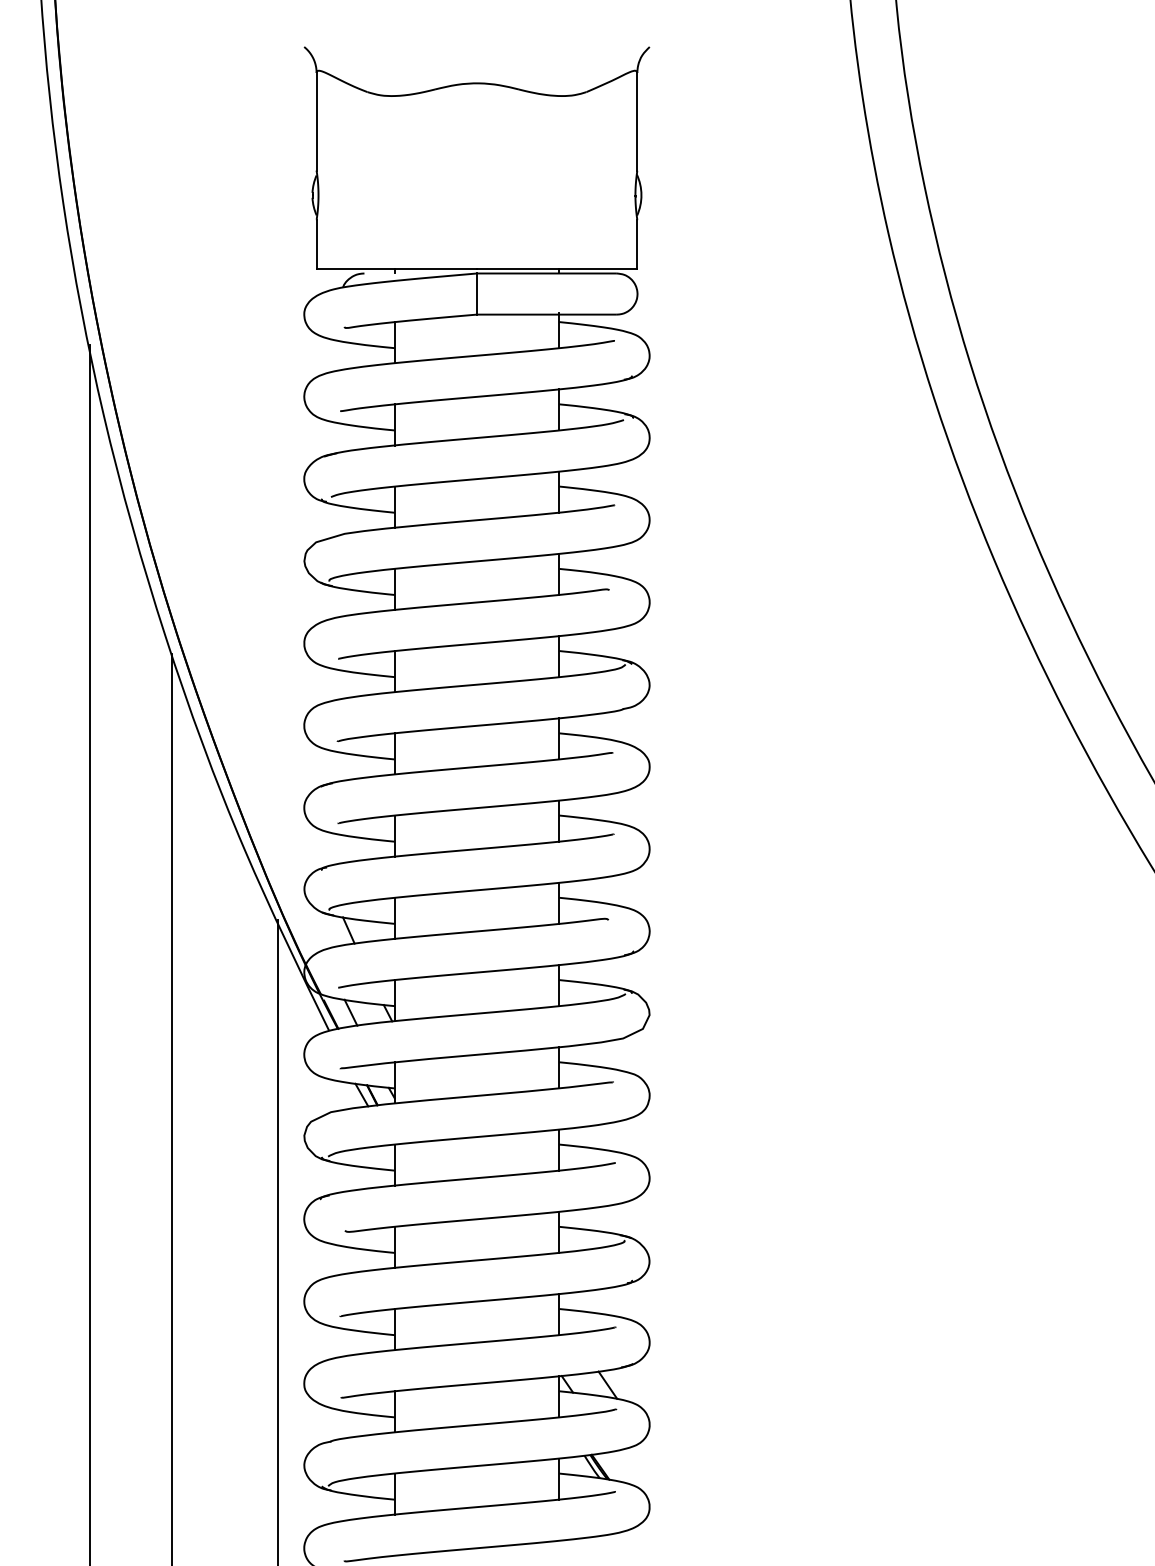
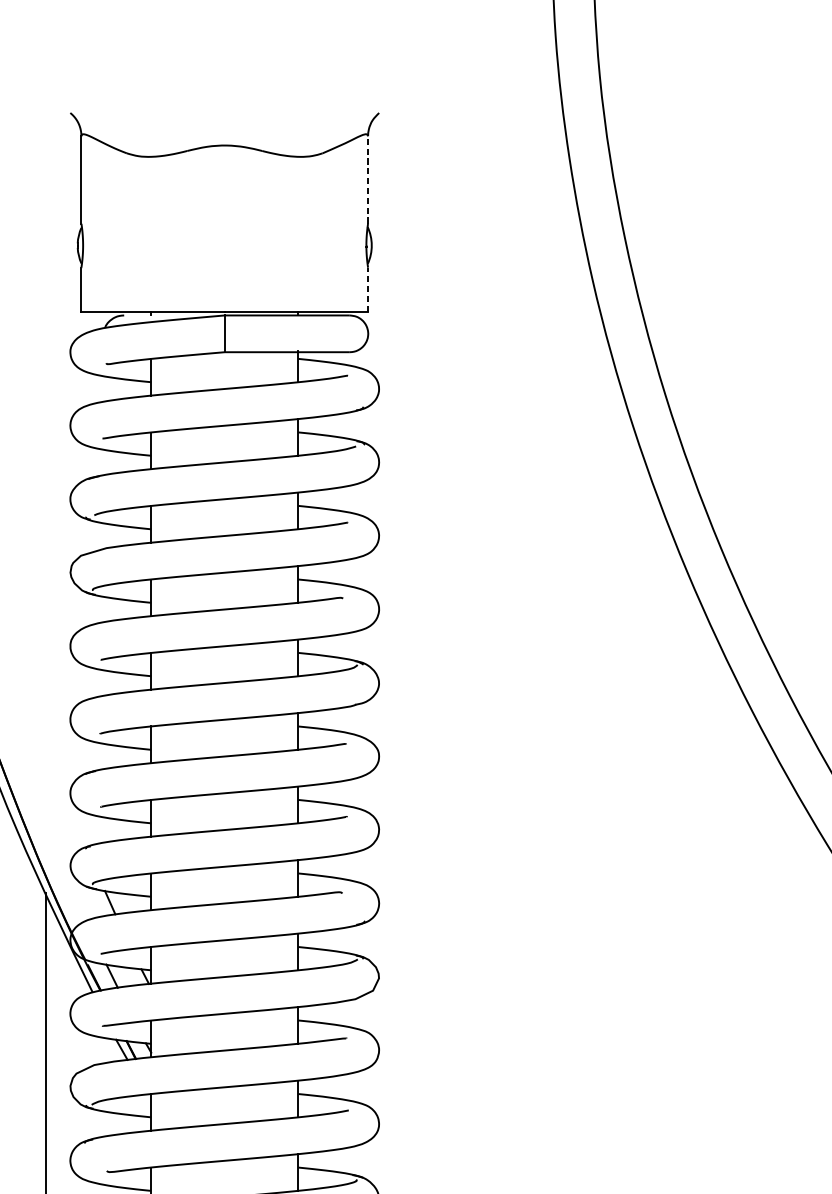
line: (637, 121) -> (368, 179), solid -> dashed
line: (637, 244) -> (368, 289), solid -> dashed

